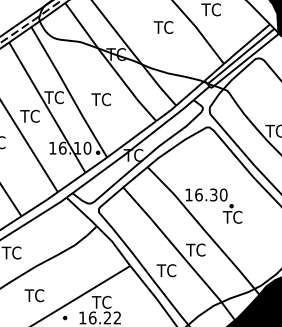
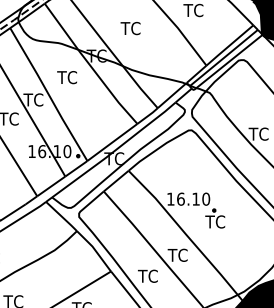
text: (163, 27) -> (130, 28), moved
text: (100, 99) -> (66, 77), moved
text: (213, 194) -> (195, 198), 16.30 -> 16.10

